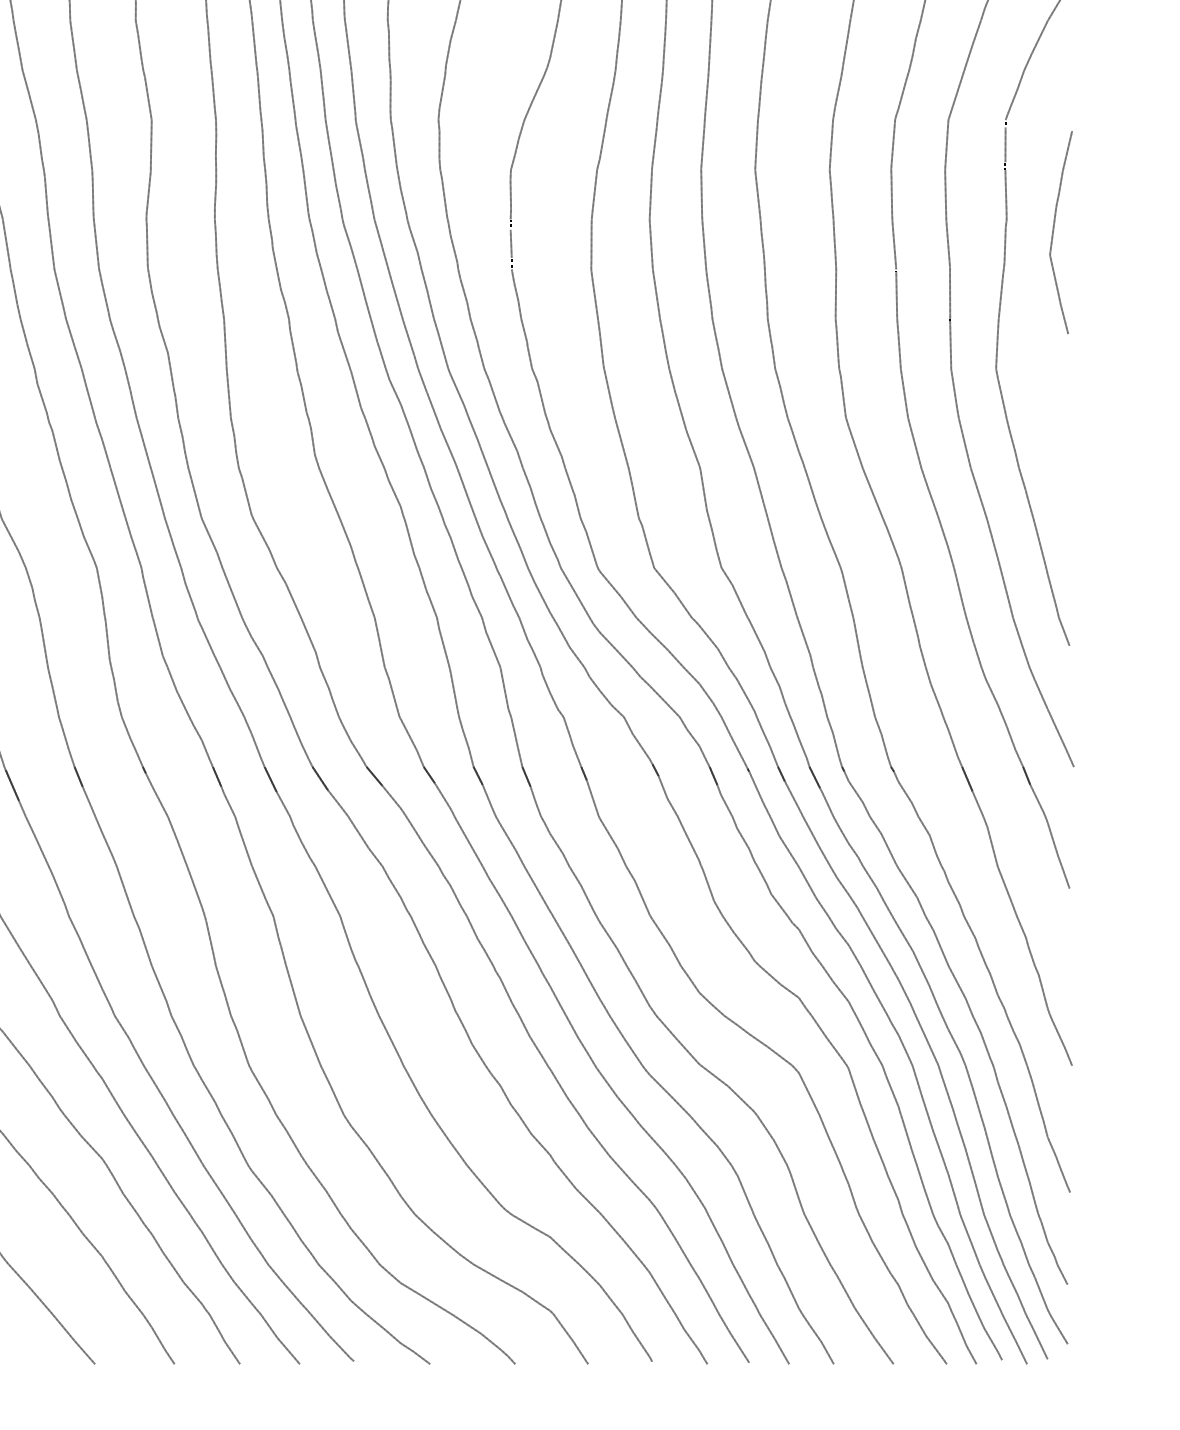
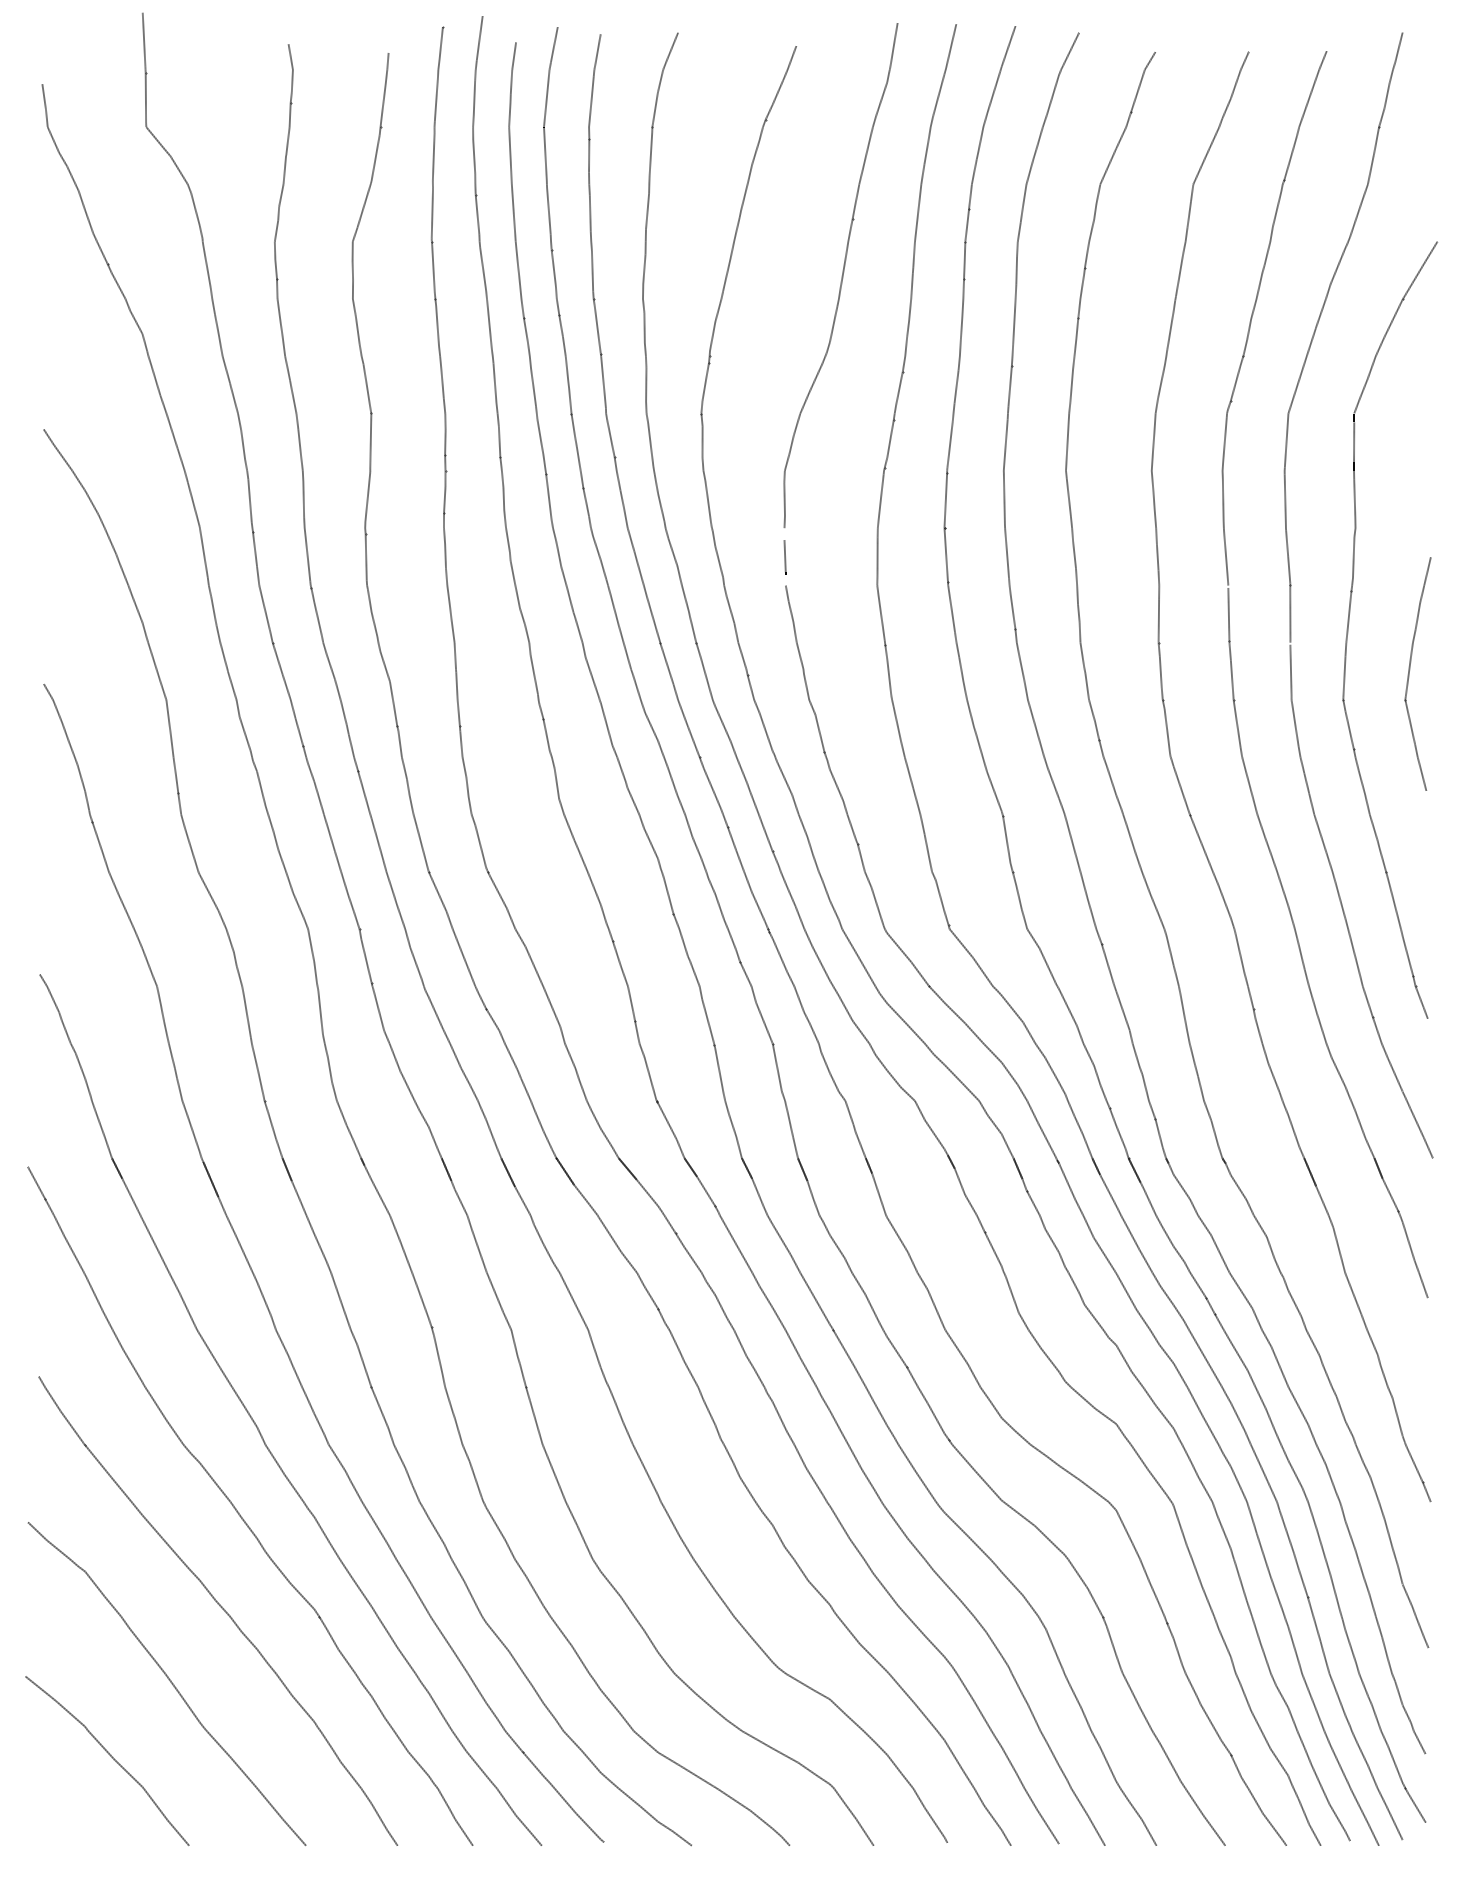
curve: (1053, 232) -> (1409, 673), moved

